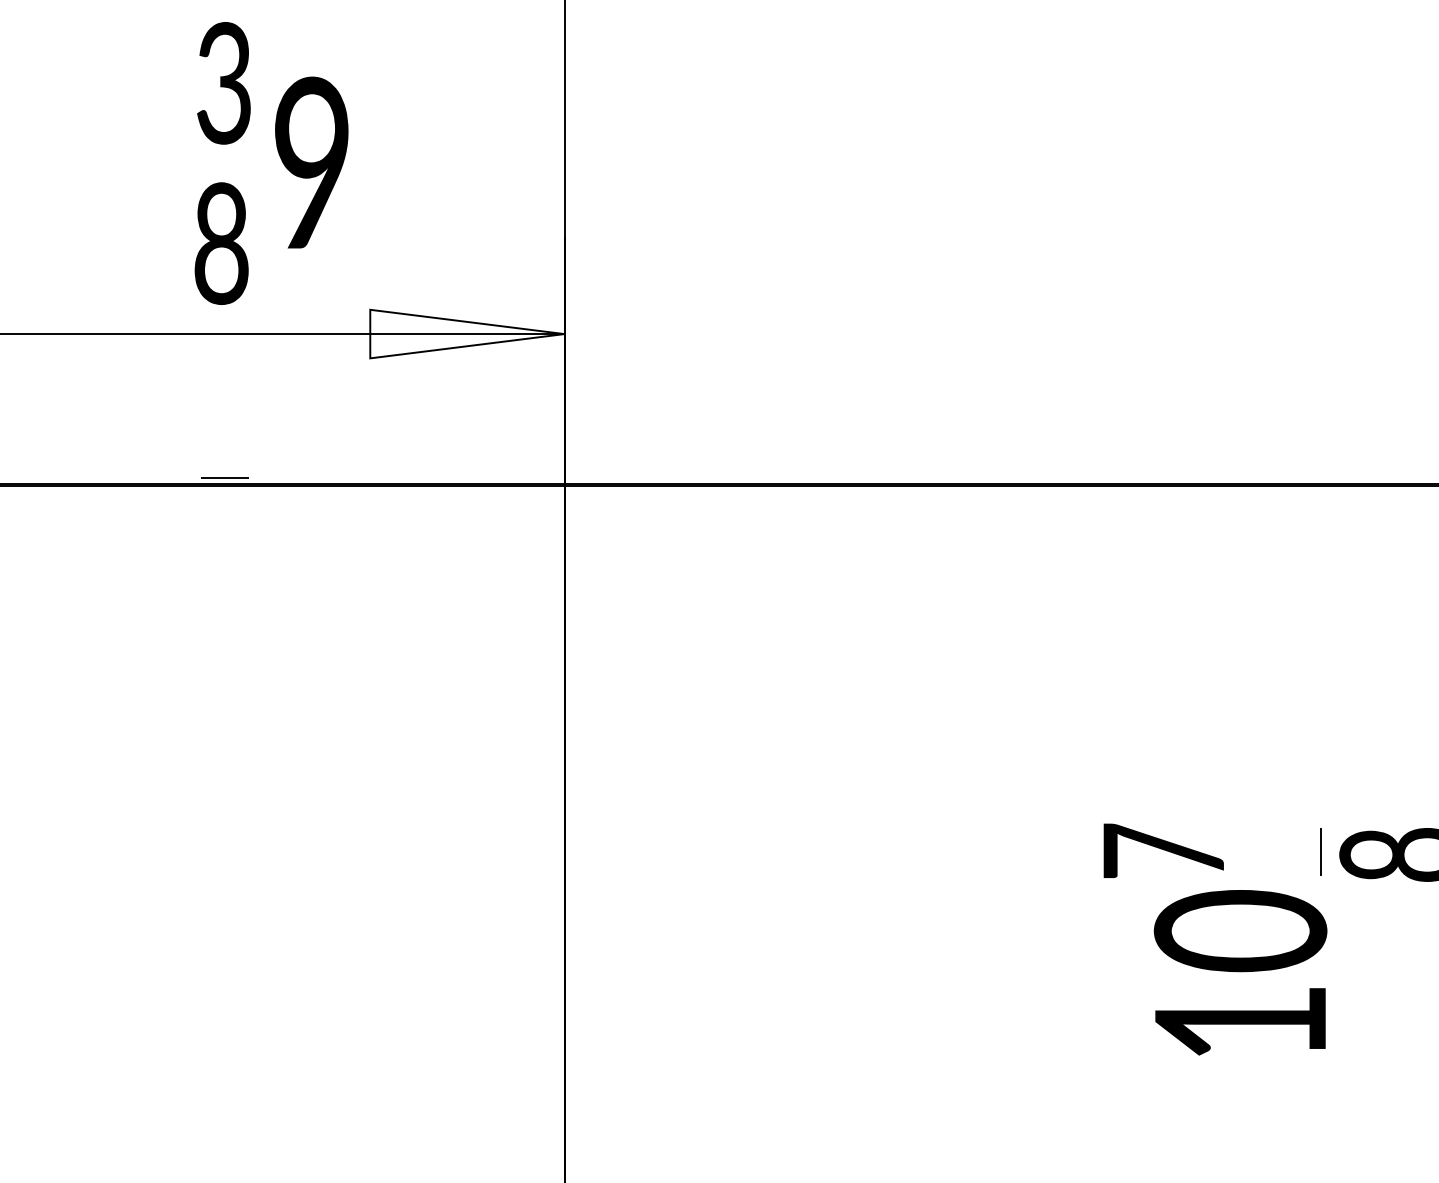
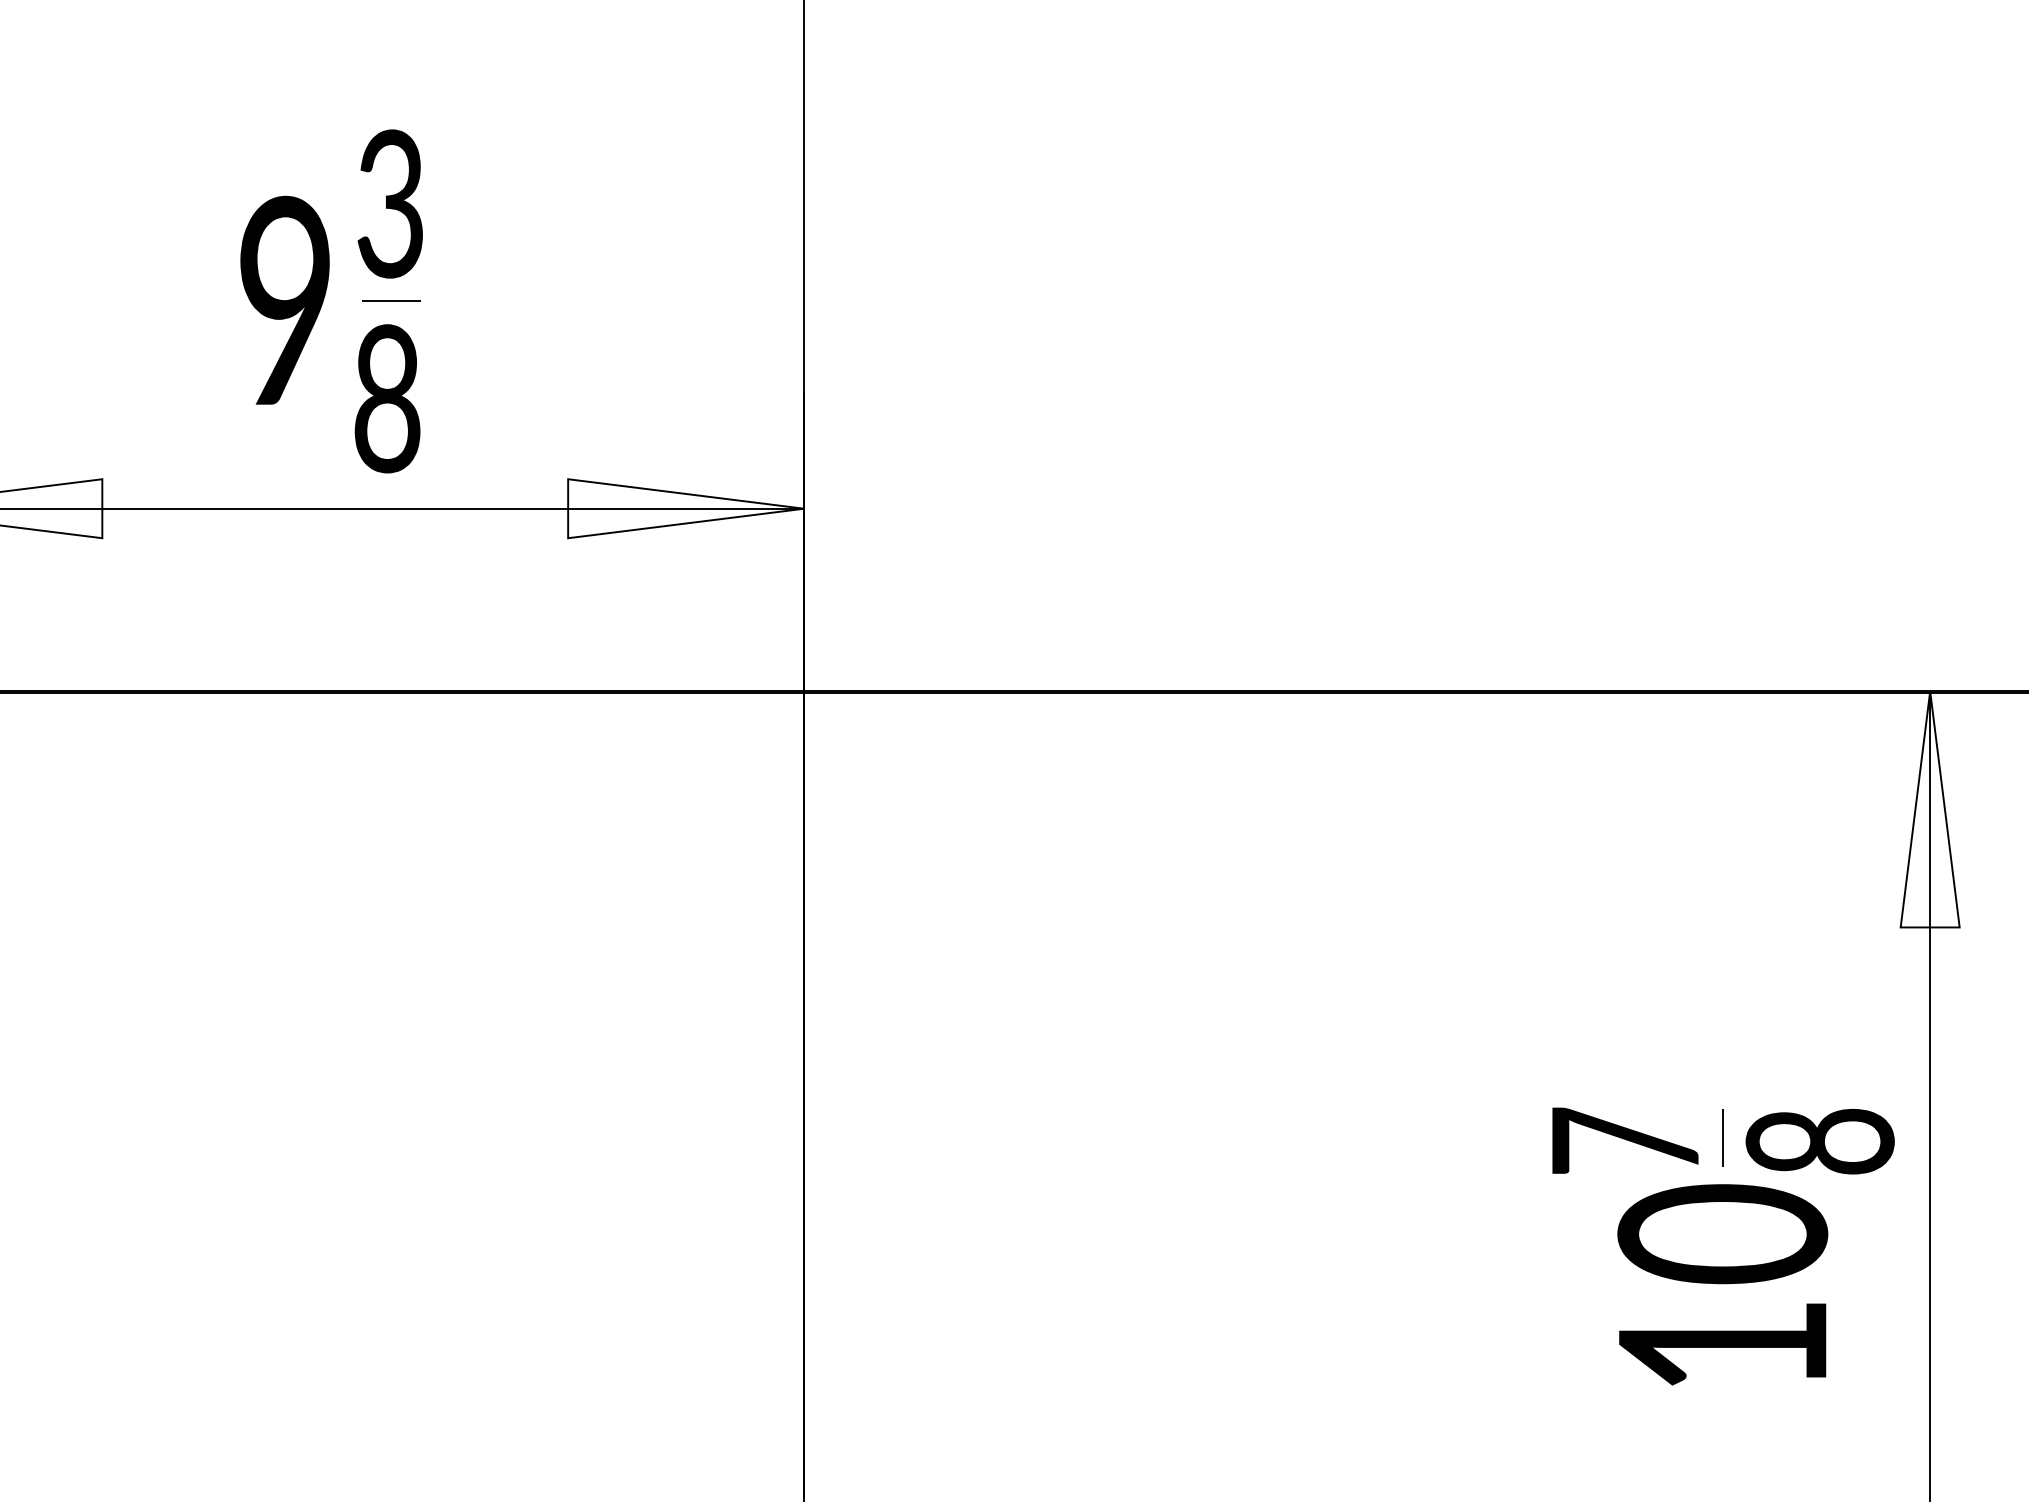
text: (311, 161) -> (284, 299), moved
line: (224, 477) -> (391, 300), moved
text: (1163, 850) -> (1625, 1140), moved
text: (1240, 972) -> (1722, 1284), moved

